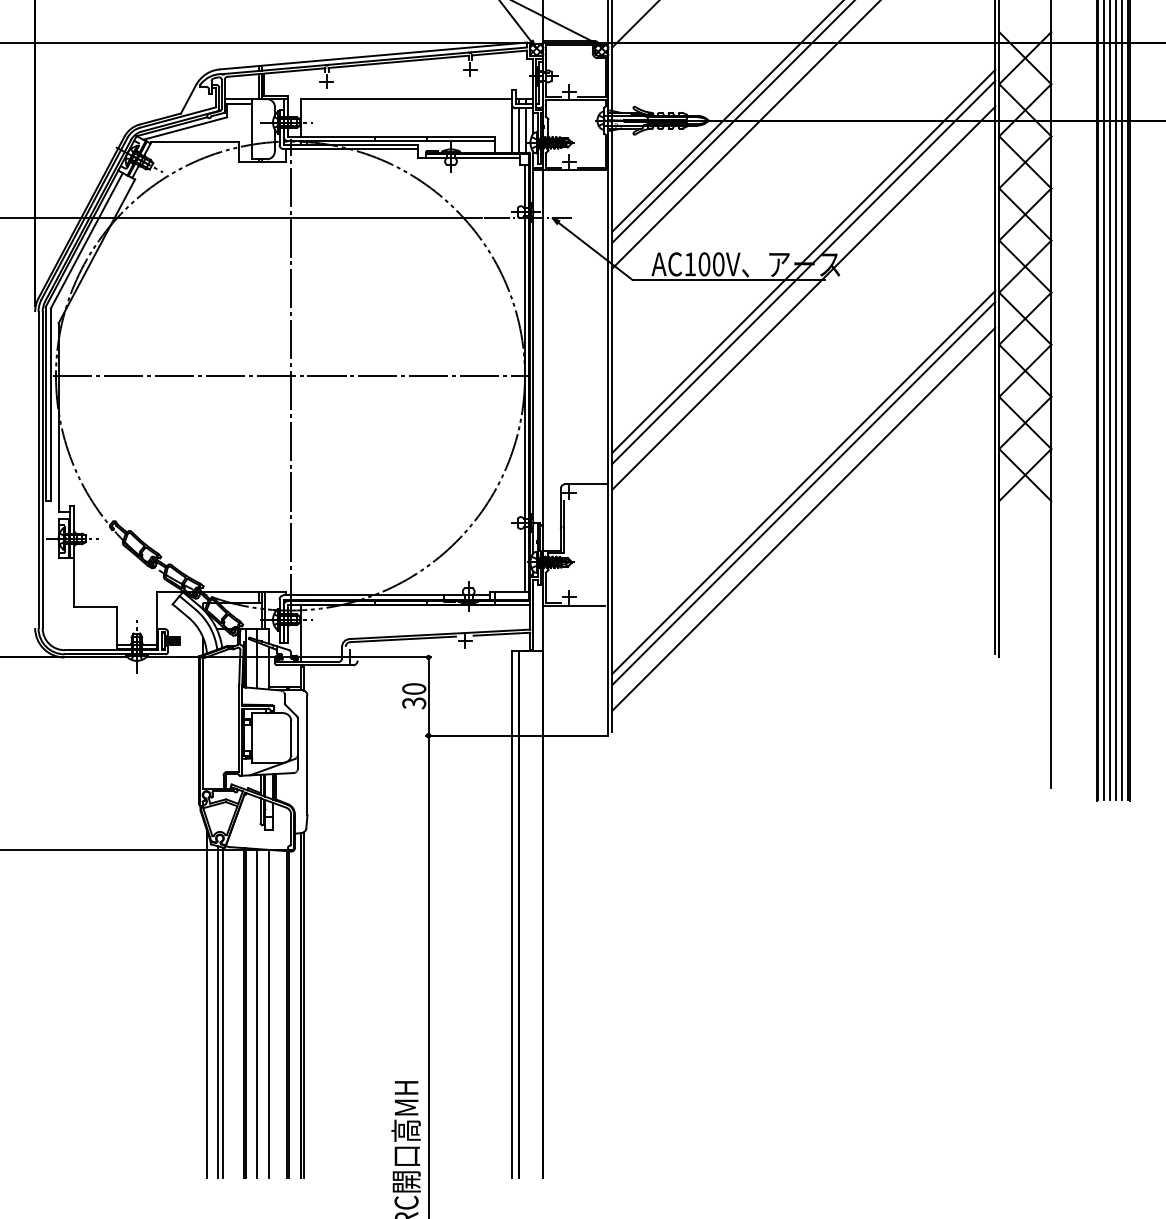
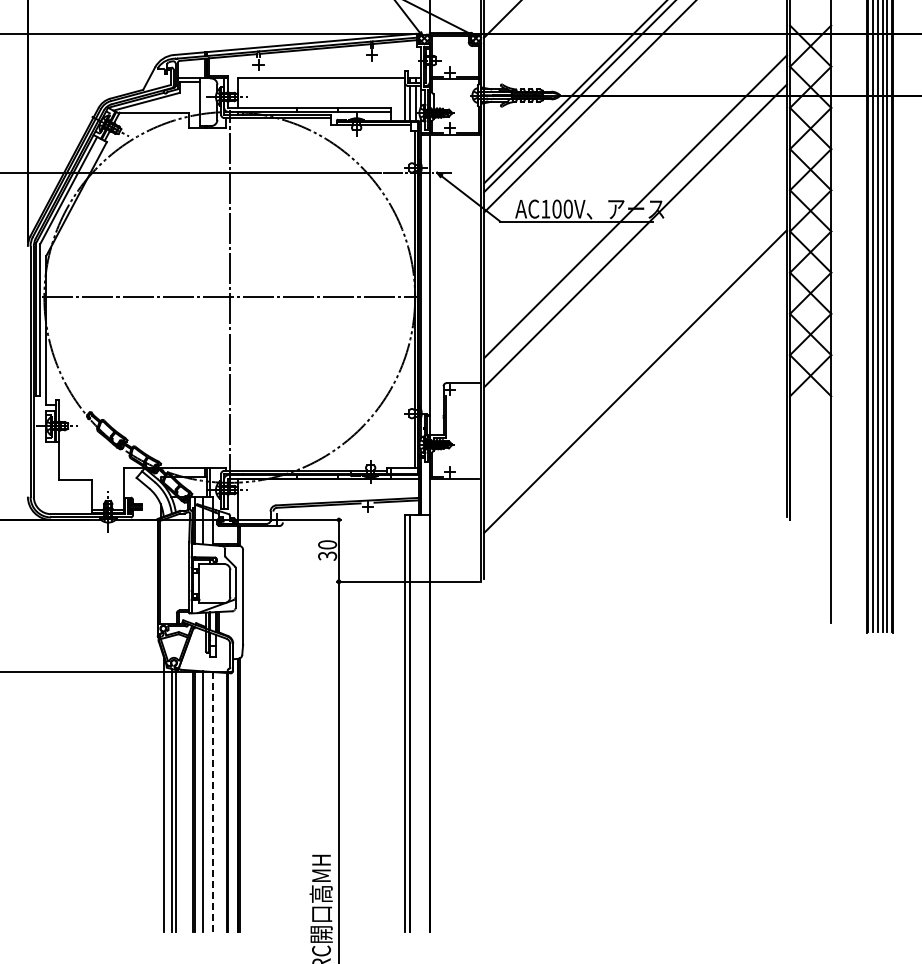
line: (803, 272) -> (635, 215), removed
line: (803, 492) -> (635, 389), removed
line: (803, 519) -> (635, 410), removed
line: (268, 1013) -> (212, 801), solid -> dashed

